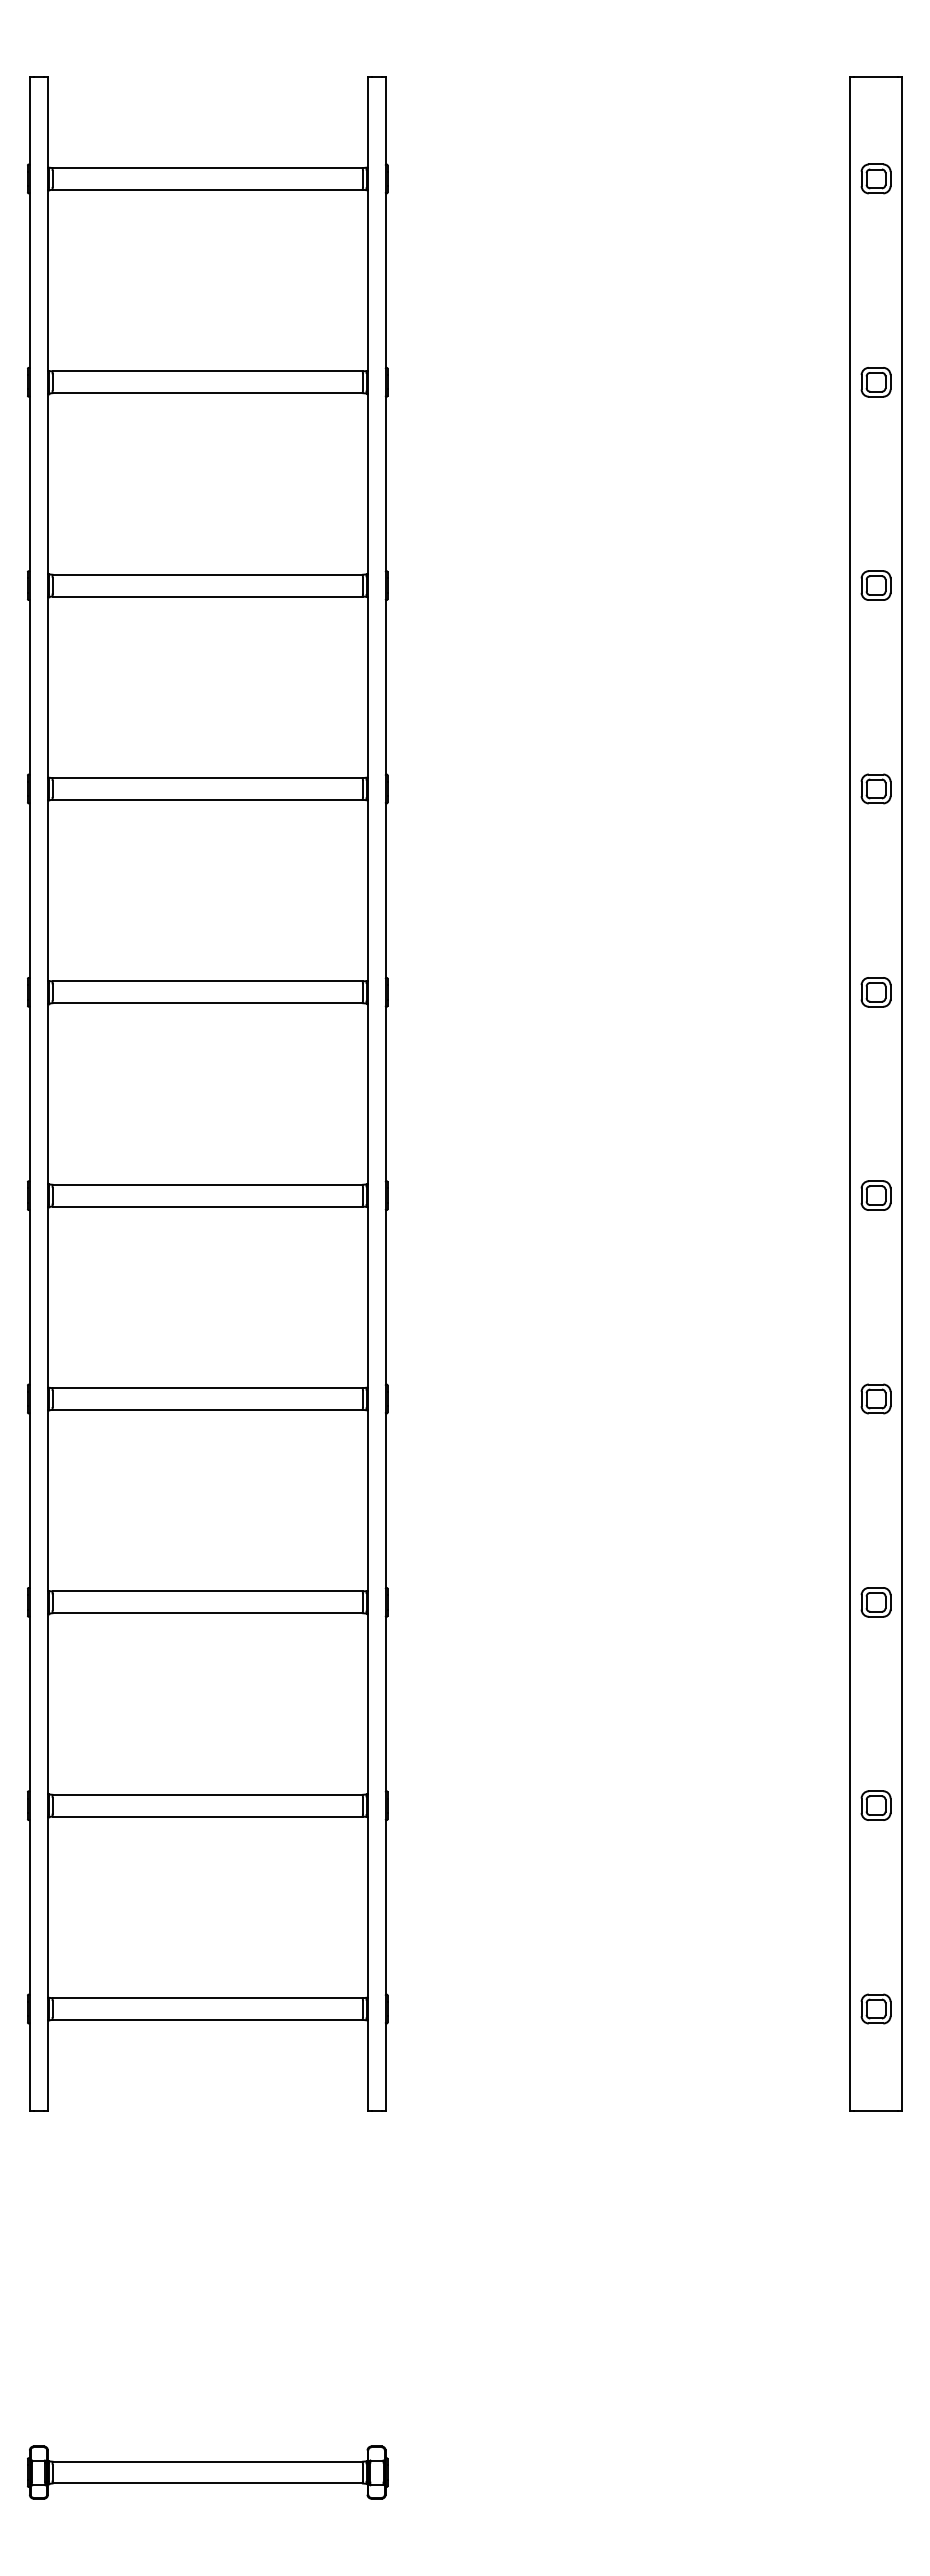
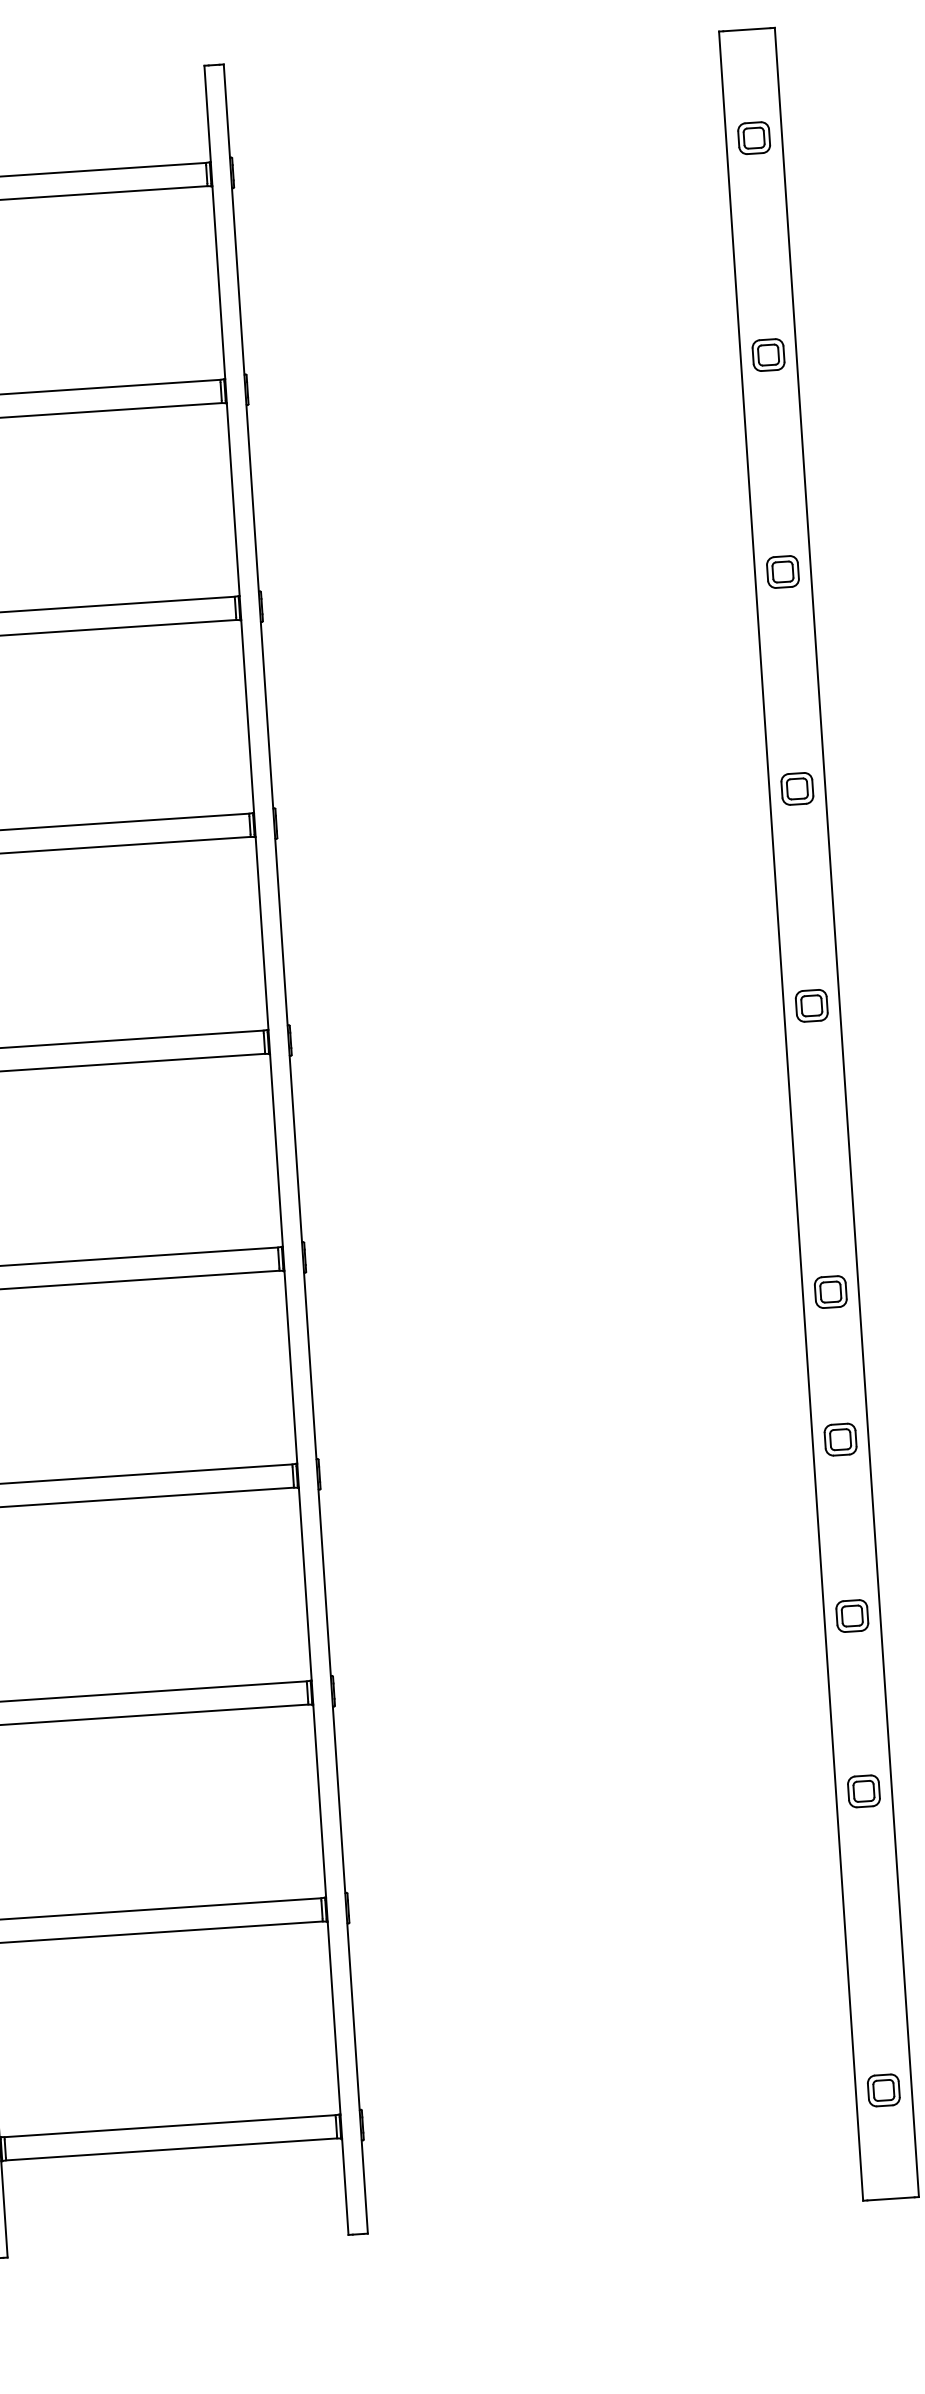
part: (875, 1195) -> (830, 1291), moved
part: (875, 1602) -> (851, 1616), moved
part: (875, 1805) -> (863, 1791), moved

